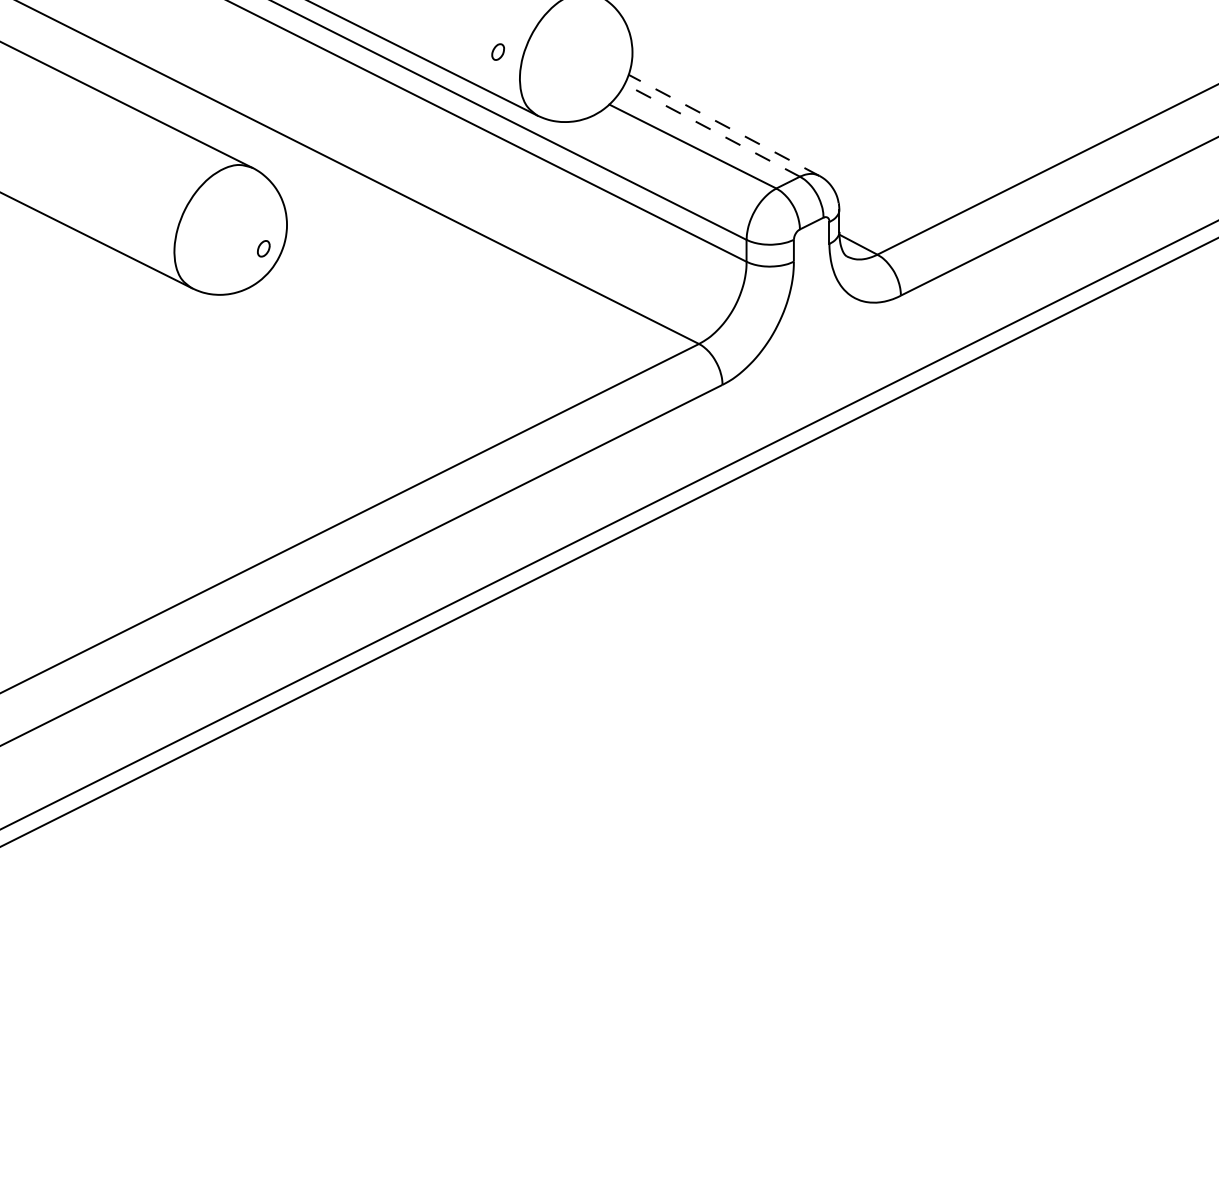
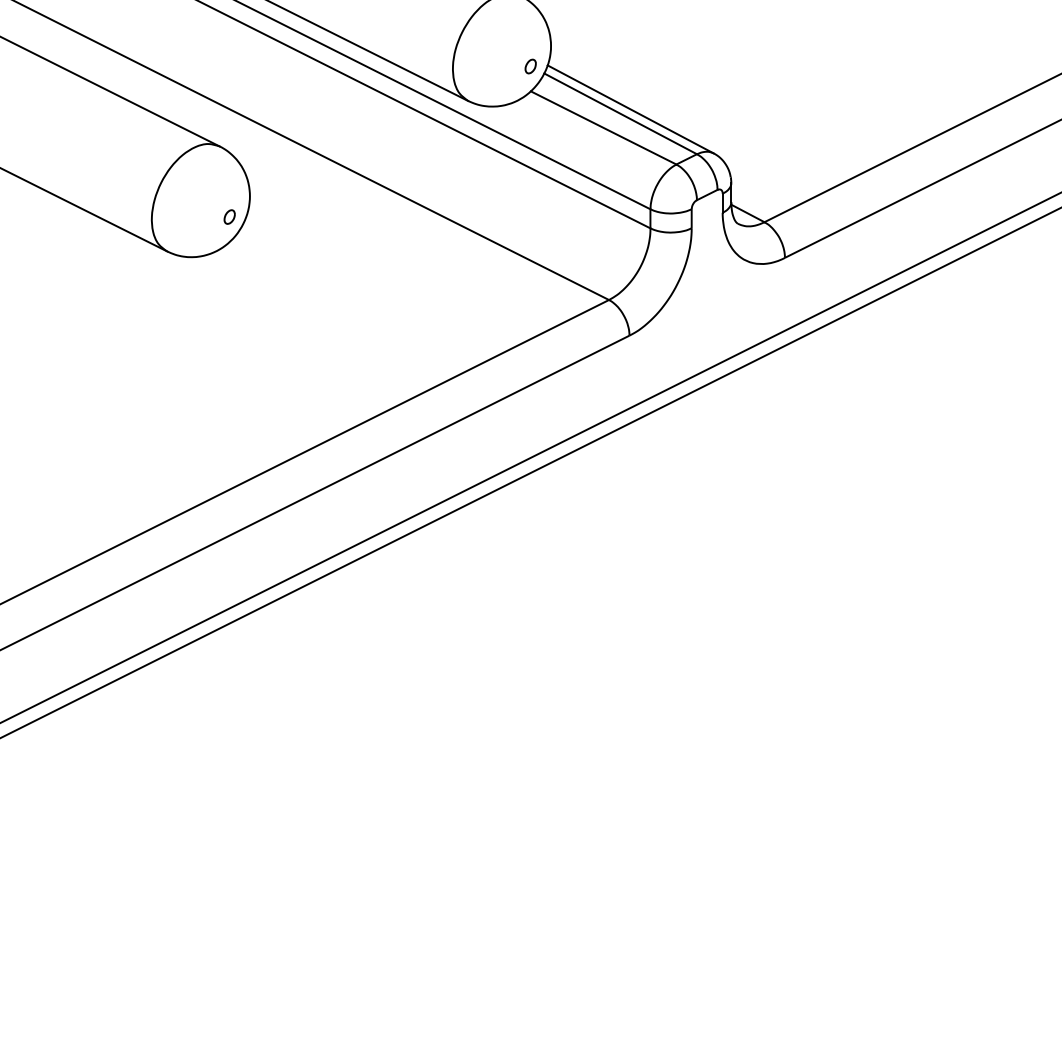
part: (497, 51) -> (530, 66), moved
line: (723, 125) -> (630, 109), dashed -> solid
line: (711, 130) -> (619, 113), dashed -> solid

